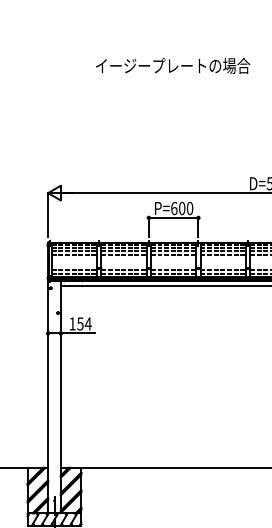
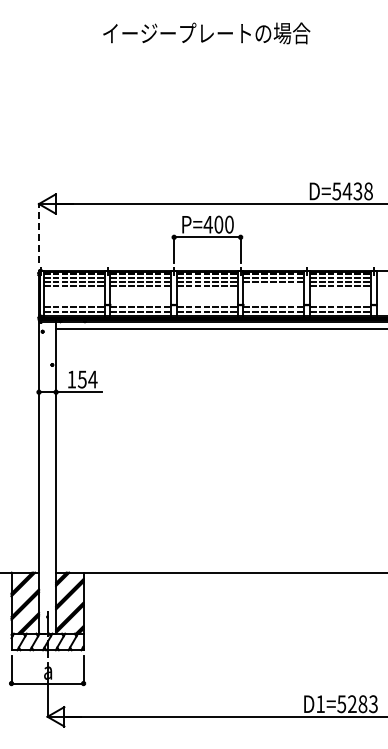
text: (173, 208) -> (207, 224), P=600 -> P=400
line: (47, 215) -> (38, 233), solid -> dashed
line: (222, 254) -> (273, 286), removed

